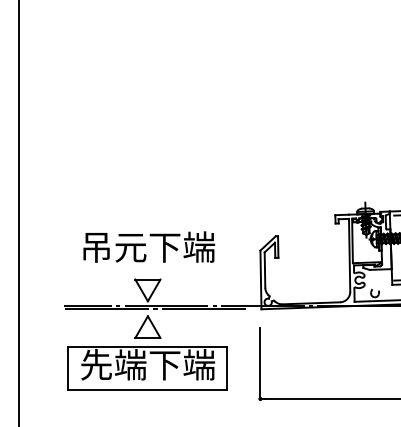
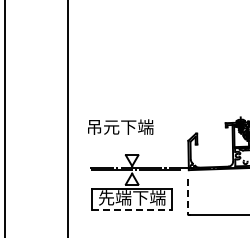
text: (148, 245) -> (120, 126), moved
line: (260, 364) -> (188, 197), solid -> dashed
line: (148, 390) -> (132, 210), solid -> dashed

